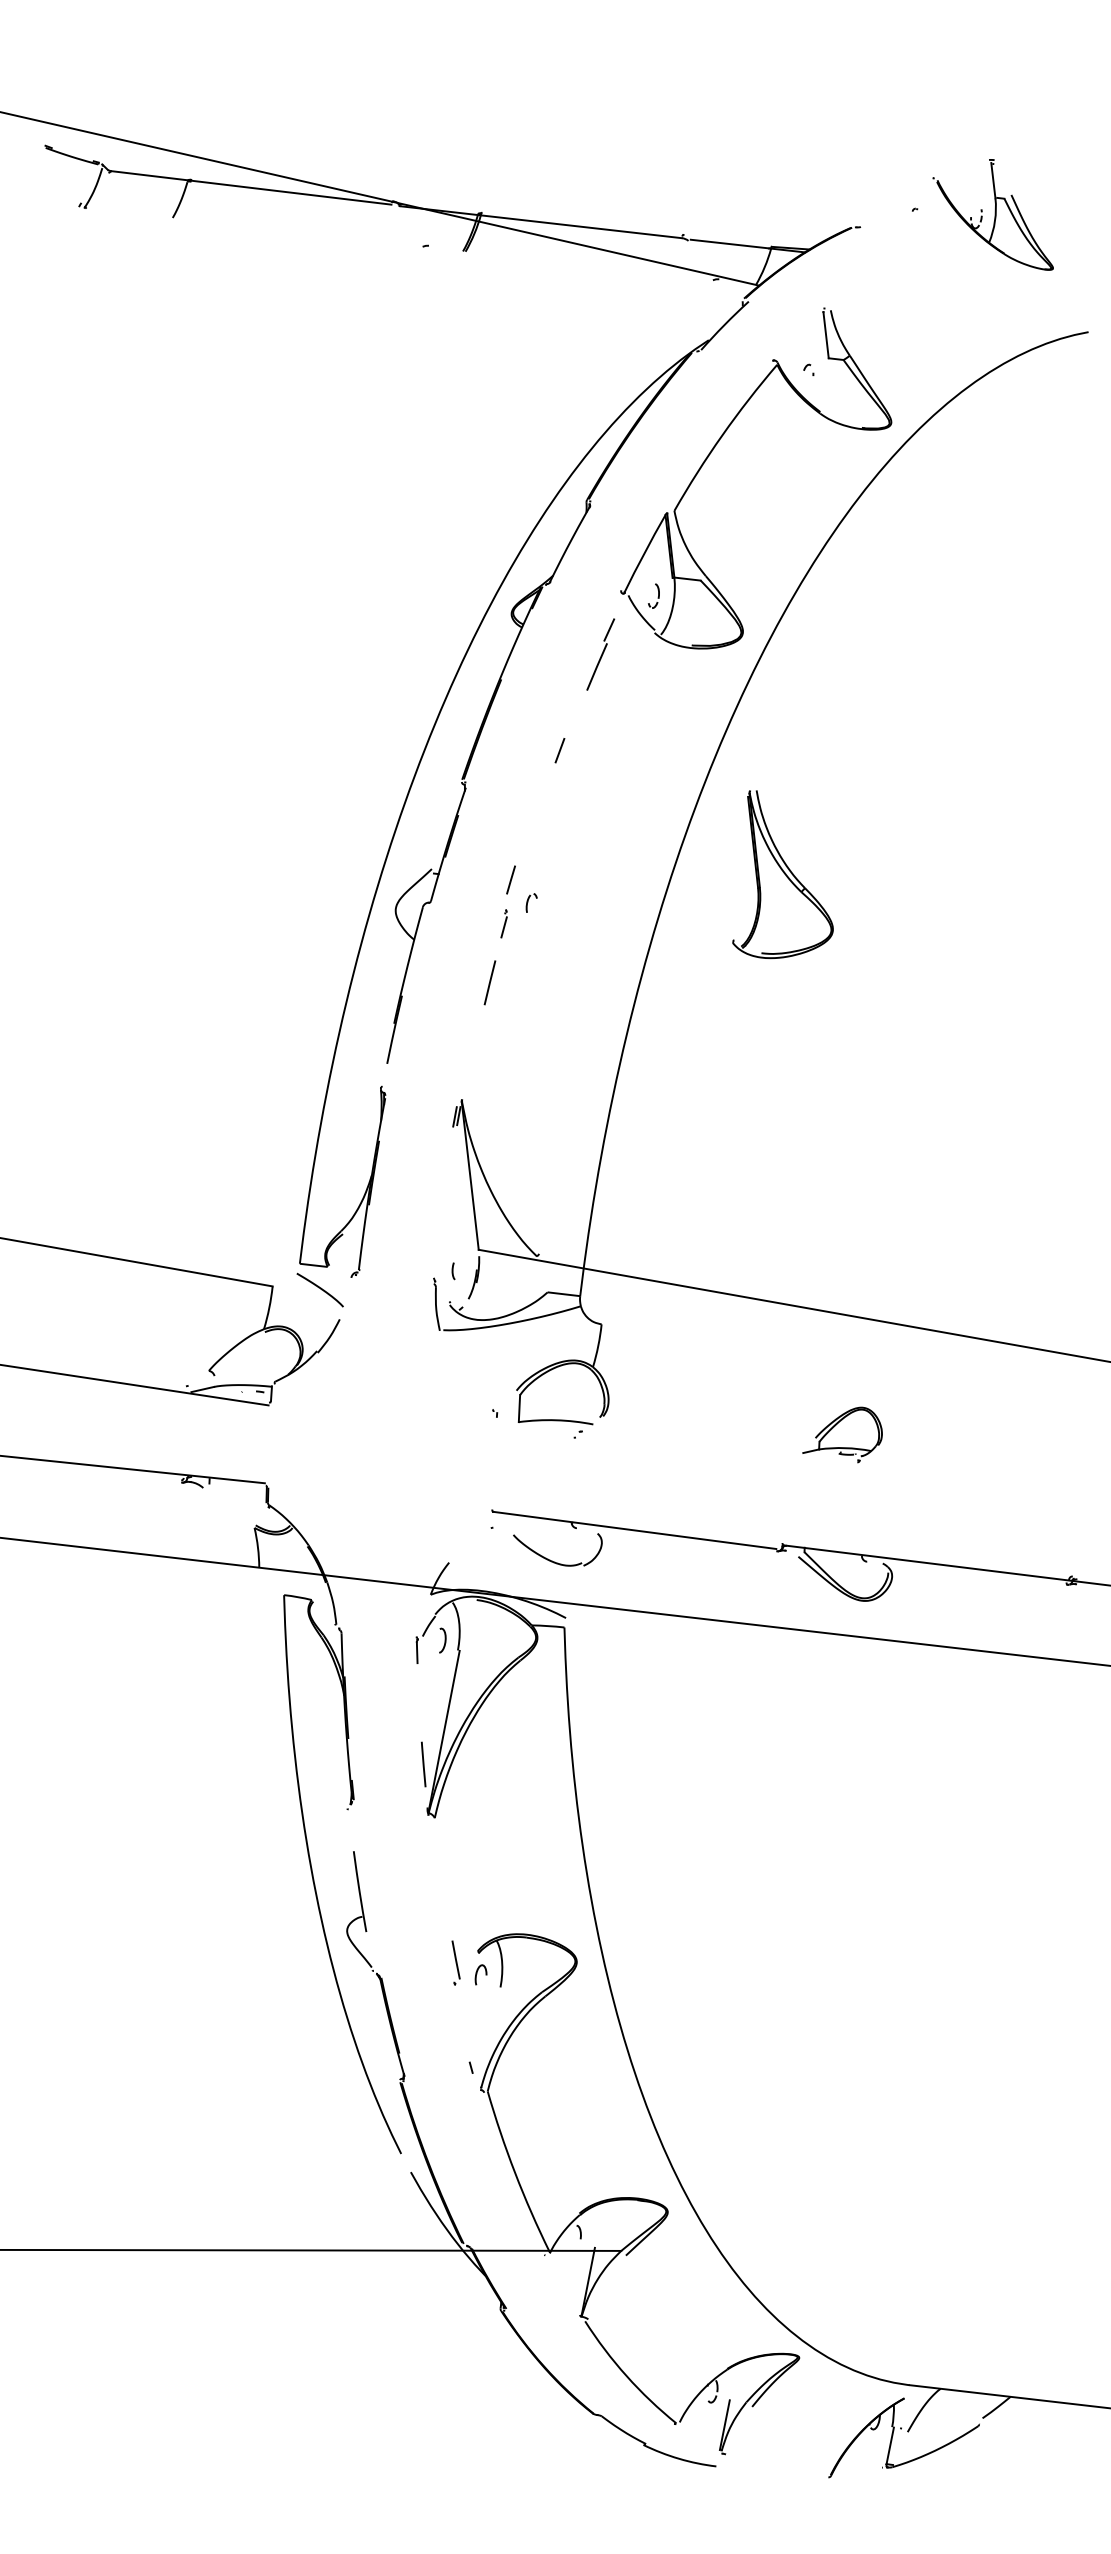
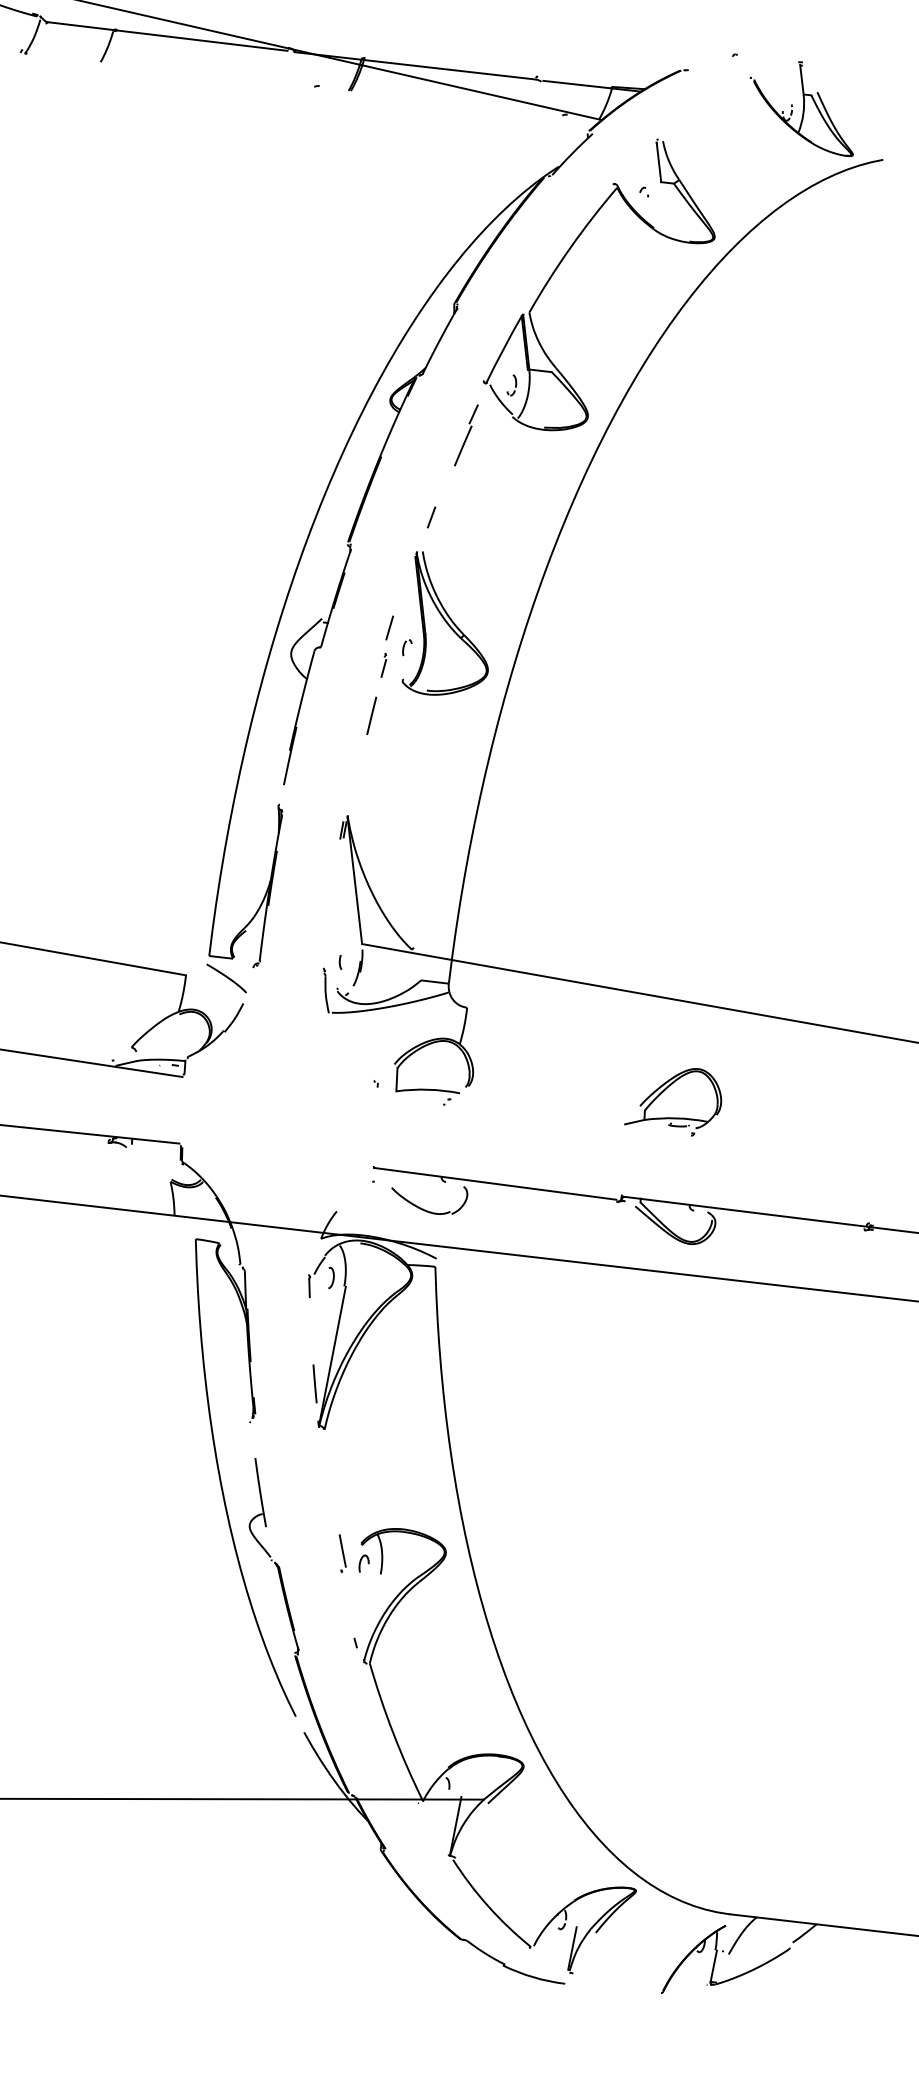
part: (992, 214) -> (801, 108), moved
part: (782, 874) -> (444, 623), moved
part: (842, 1434) -> (672, 1101), size x1.43

